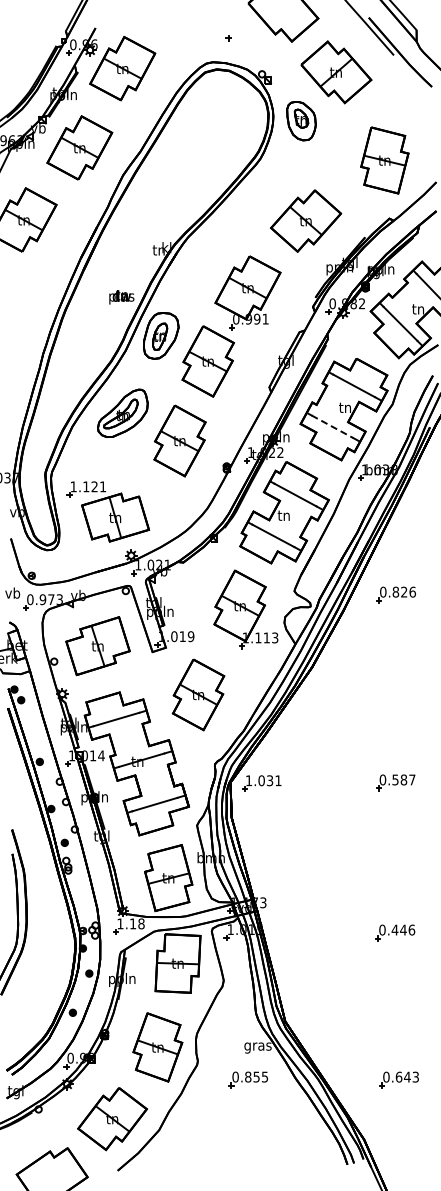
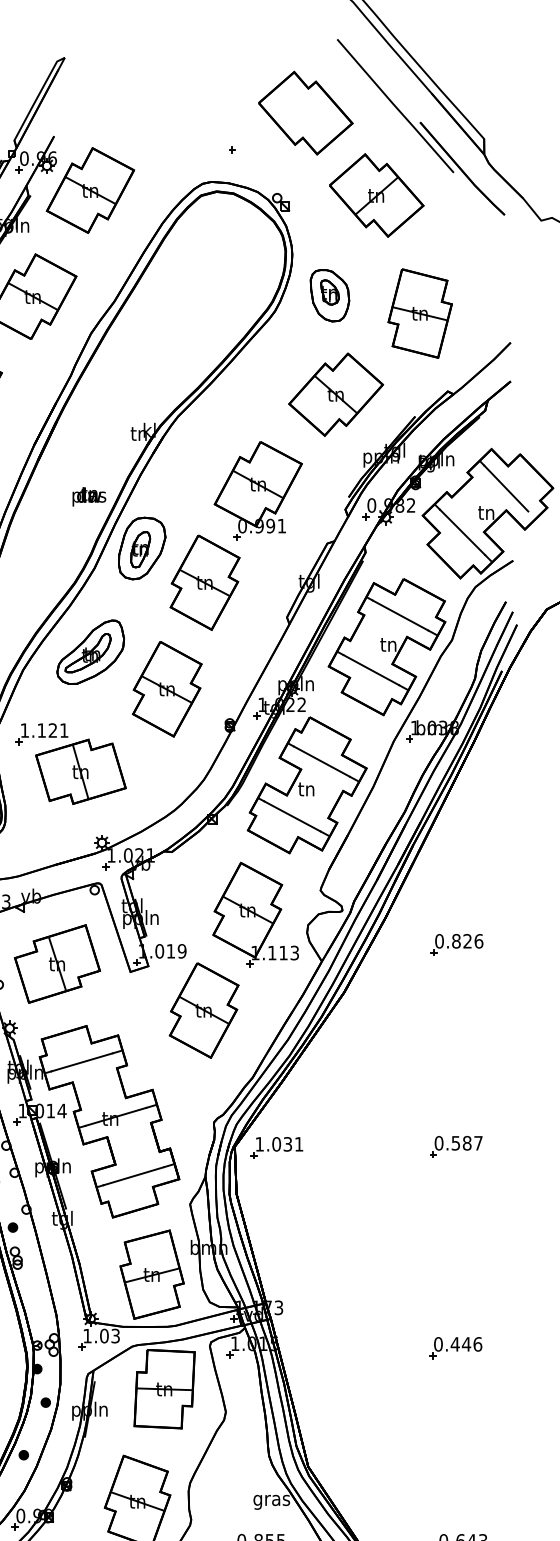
part: (301, 121) -> (329, 296), moved
part: (384, 160) -> (419, 313), moved
line: (332, 426) -> (371, 669), dashed -> solid
part: (108, 511) -> (71, 763), moved
part: (395, 594) -> (455, 944), moved
part: (198, 694) -> (204, 1010), moved
text: (136, 923) -> (108, 1335), 1.18 -> 1.03

